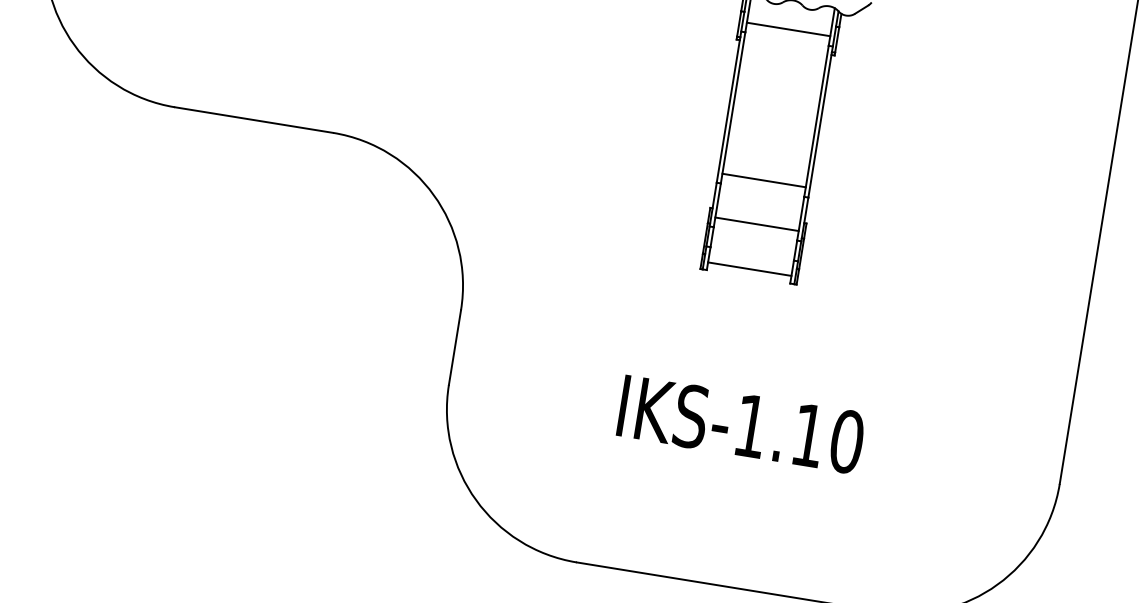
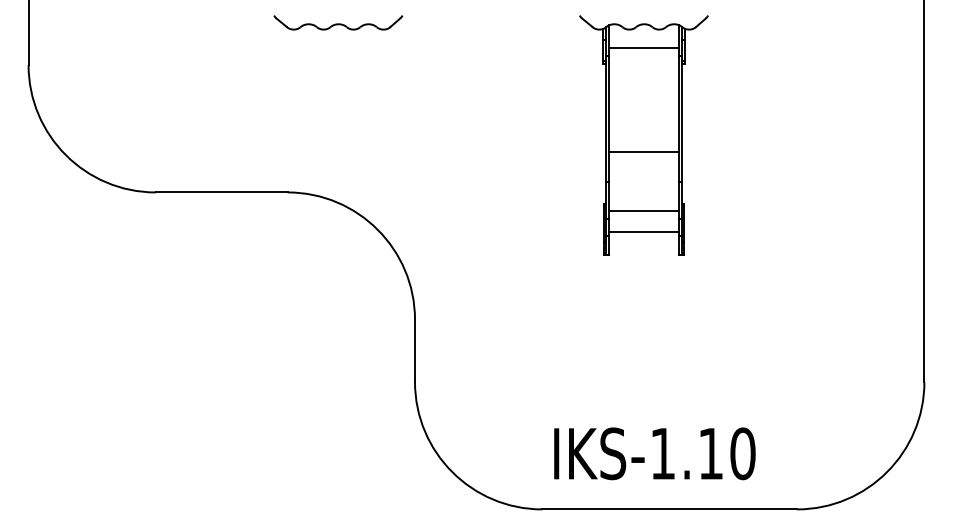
line: (764, 180) -> (644, 152), moved
line: (750, 269) -> (644, 232), moved
text: (740, 424) -> (654, 453), moved

